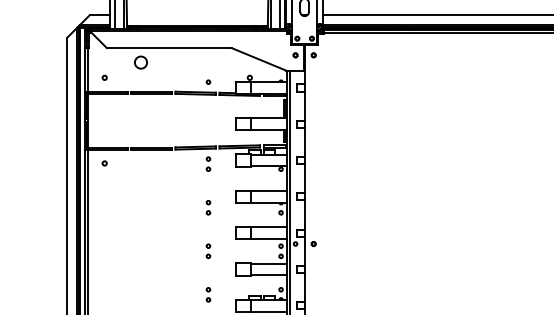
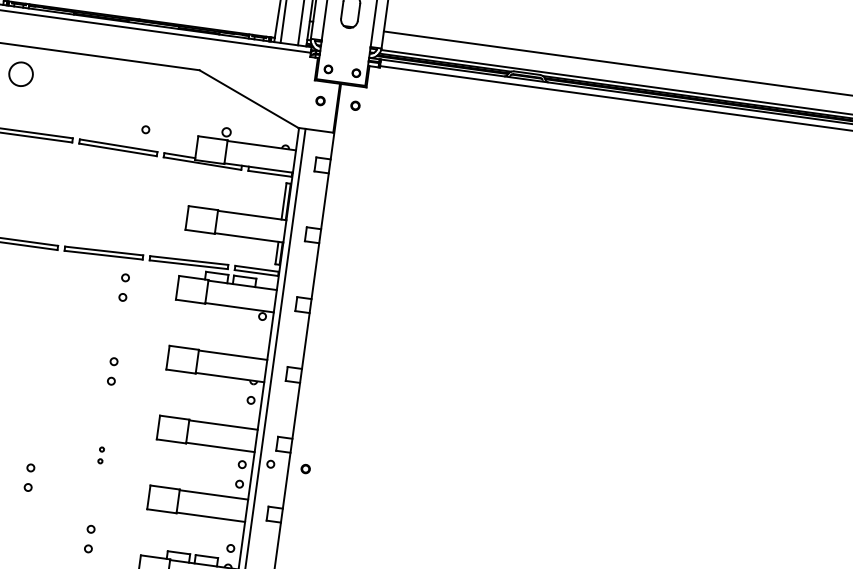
part: (208, 251) -> (101, 455), size x0.6
part: (173, 267) -> (29, 477), added

